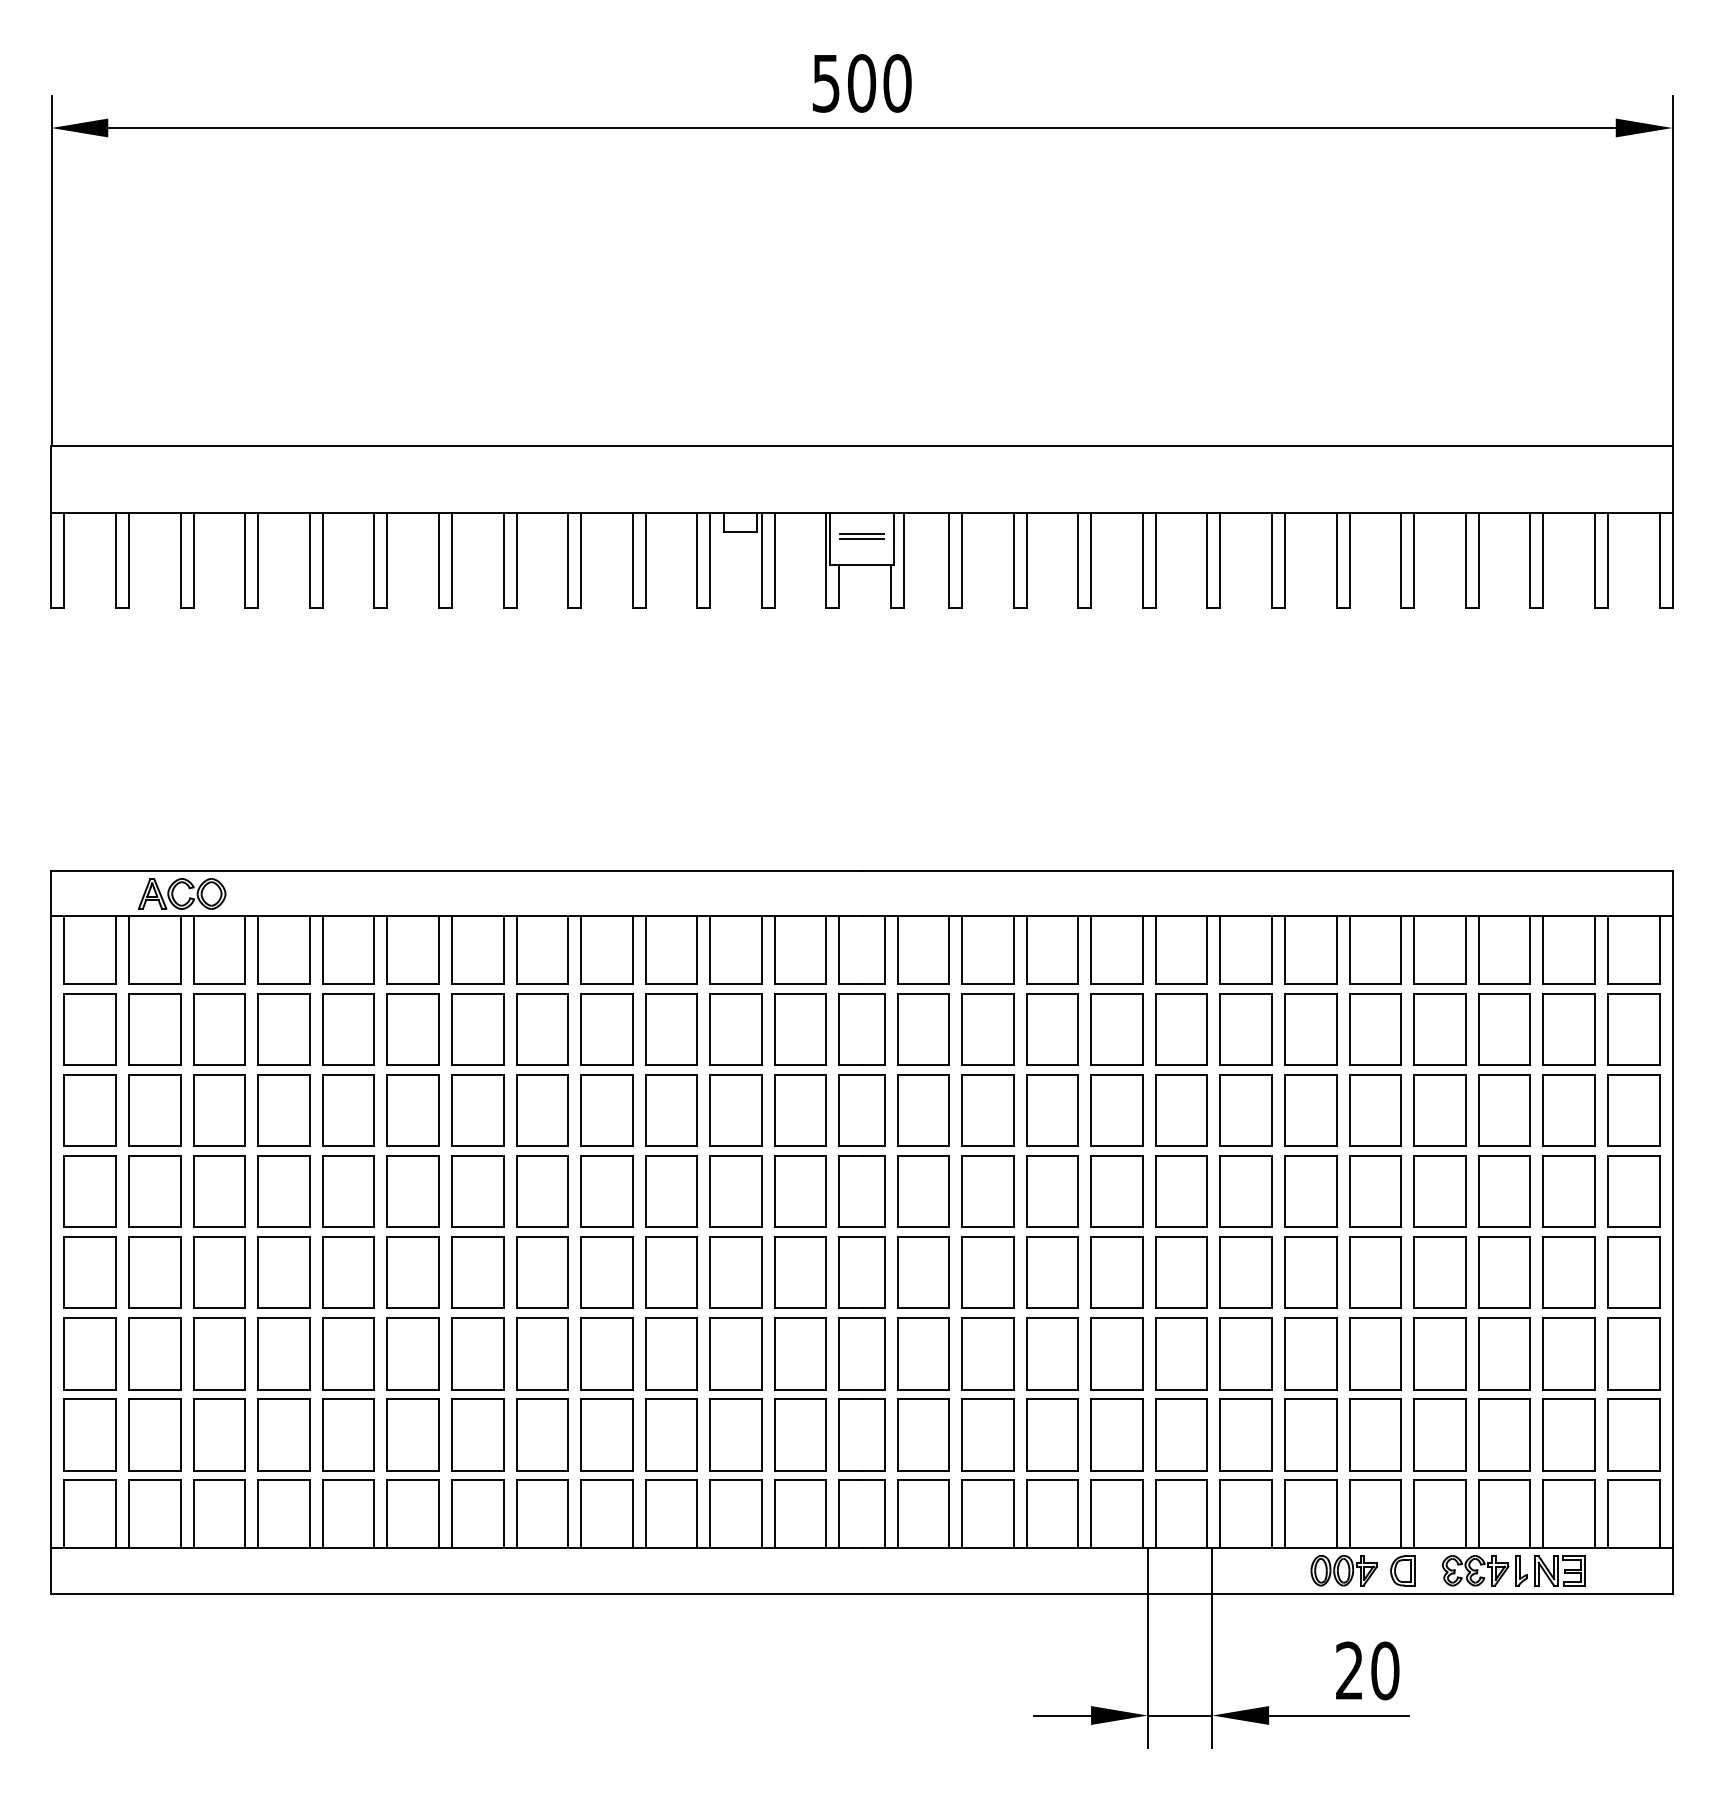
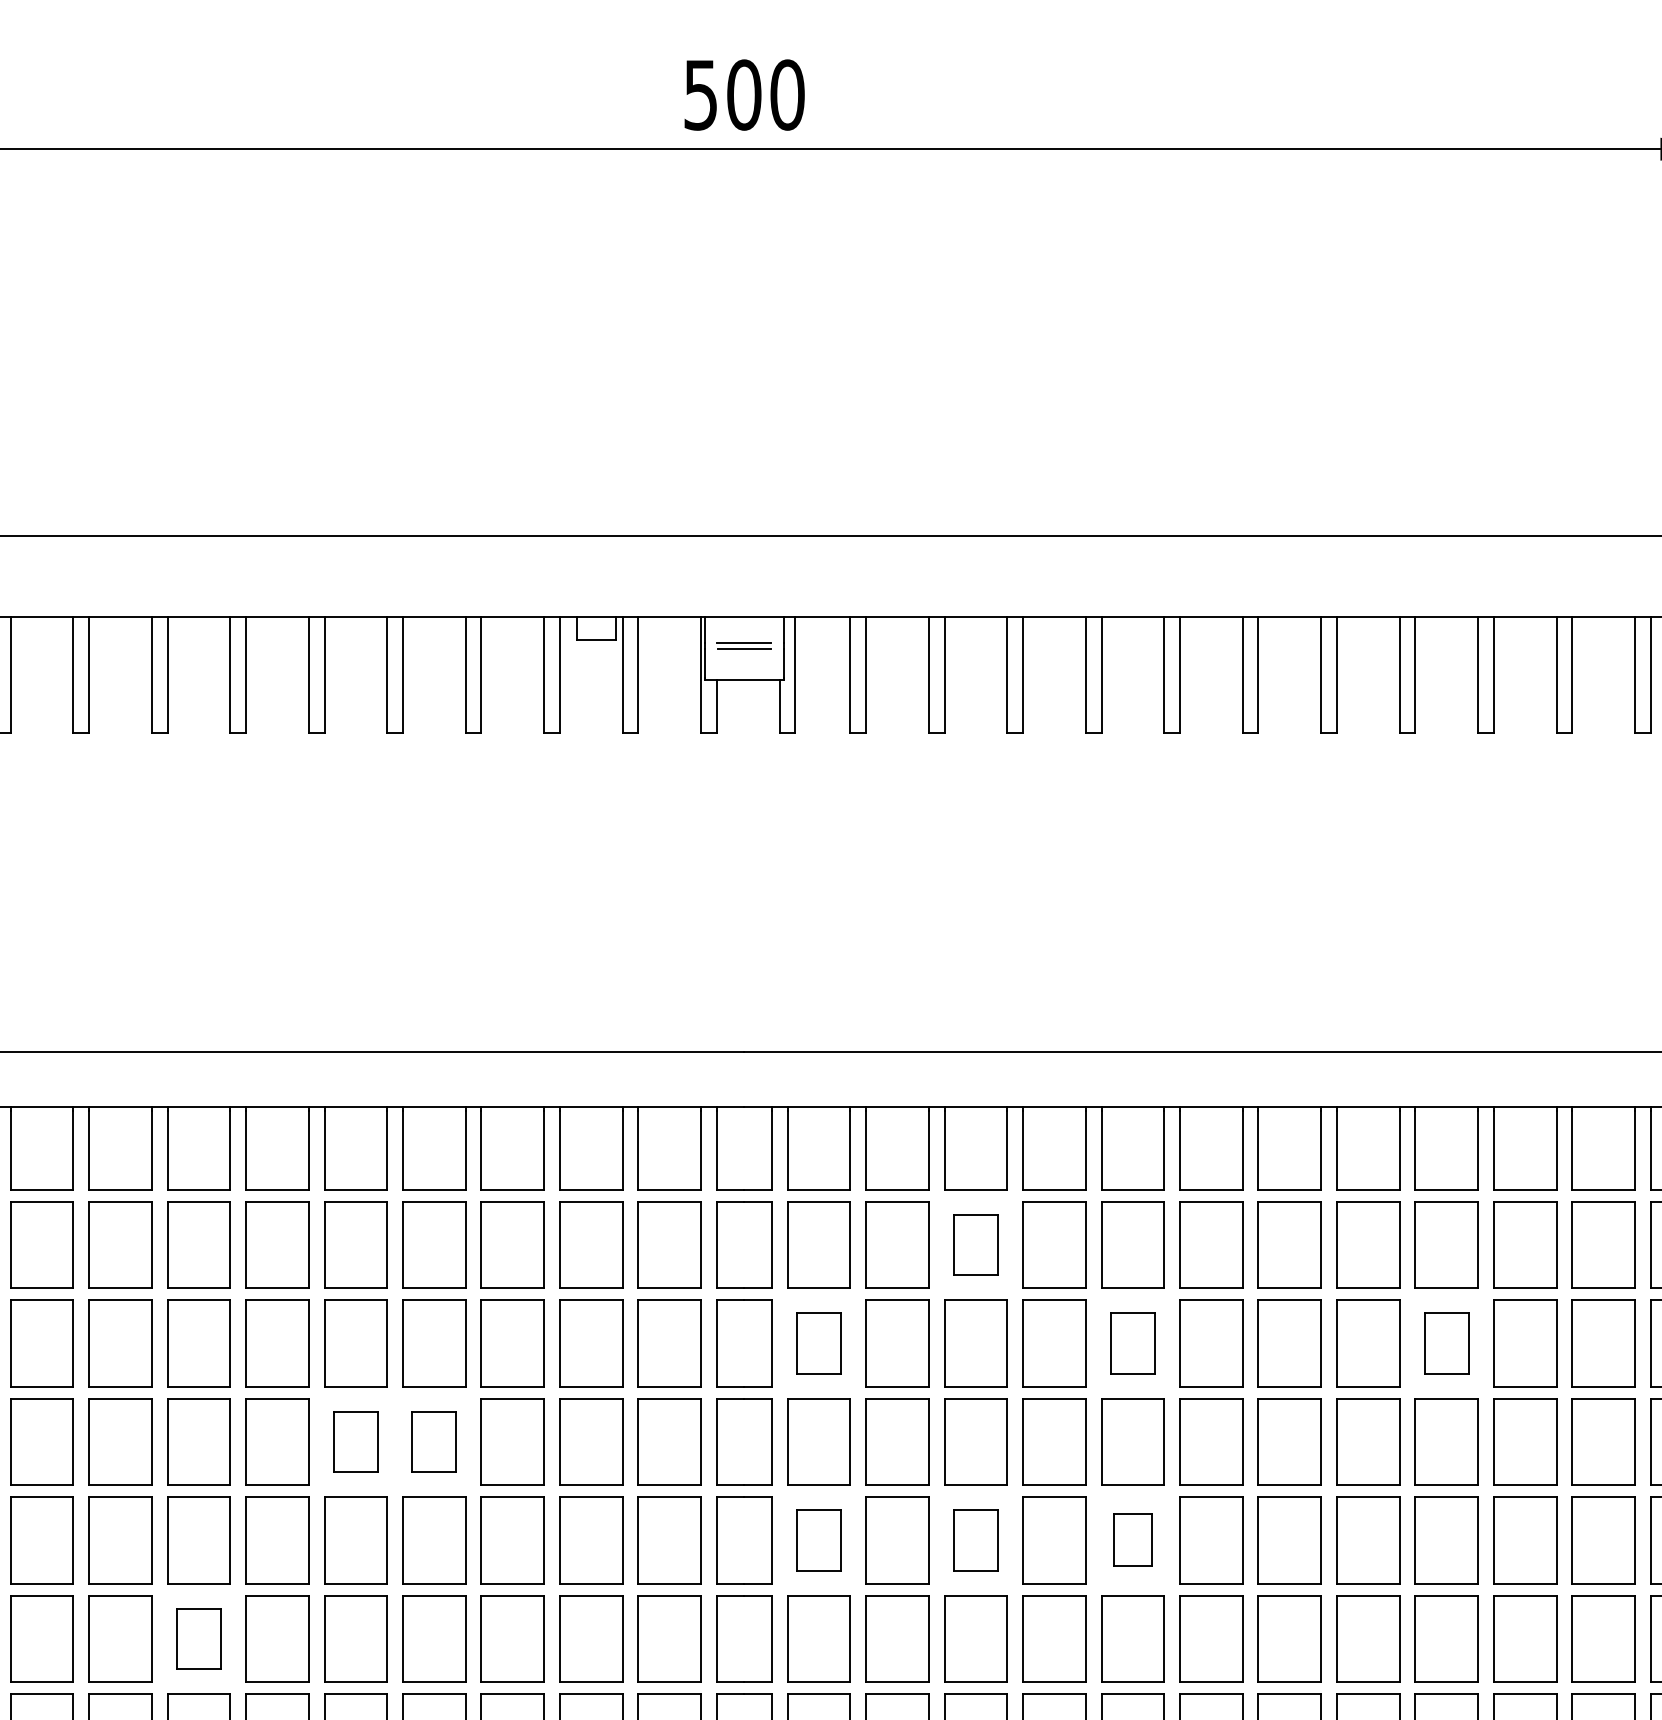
part: (1052, 1029) -> (975, 1244), size x0.7
part: (923, 1110) -> (819, 1343), size x0.7
part: (1181, 1110) -> (1132, 1343), size x0.7
part: (1439, 1110) -> (1446, 1343), size x0.7
part: (542, 1191) -> (356, 1441), size x0.7
part: (606, 1191) -> (433, 1441), size x0.7
part: (923, 1272) -> (819, 1540), size x0.7
part: (1052, 1272) -> (975, 1540), size x0.7
part: (1181, 1272) -> (1132, 1540), size x0.6
part: (412, 1353) -> (198, 1638), size x0.7

